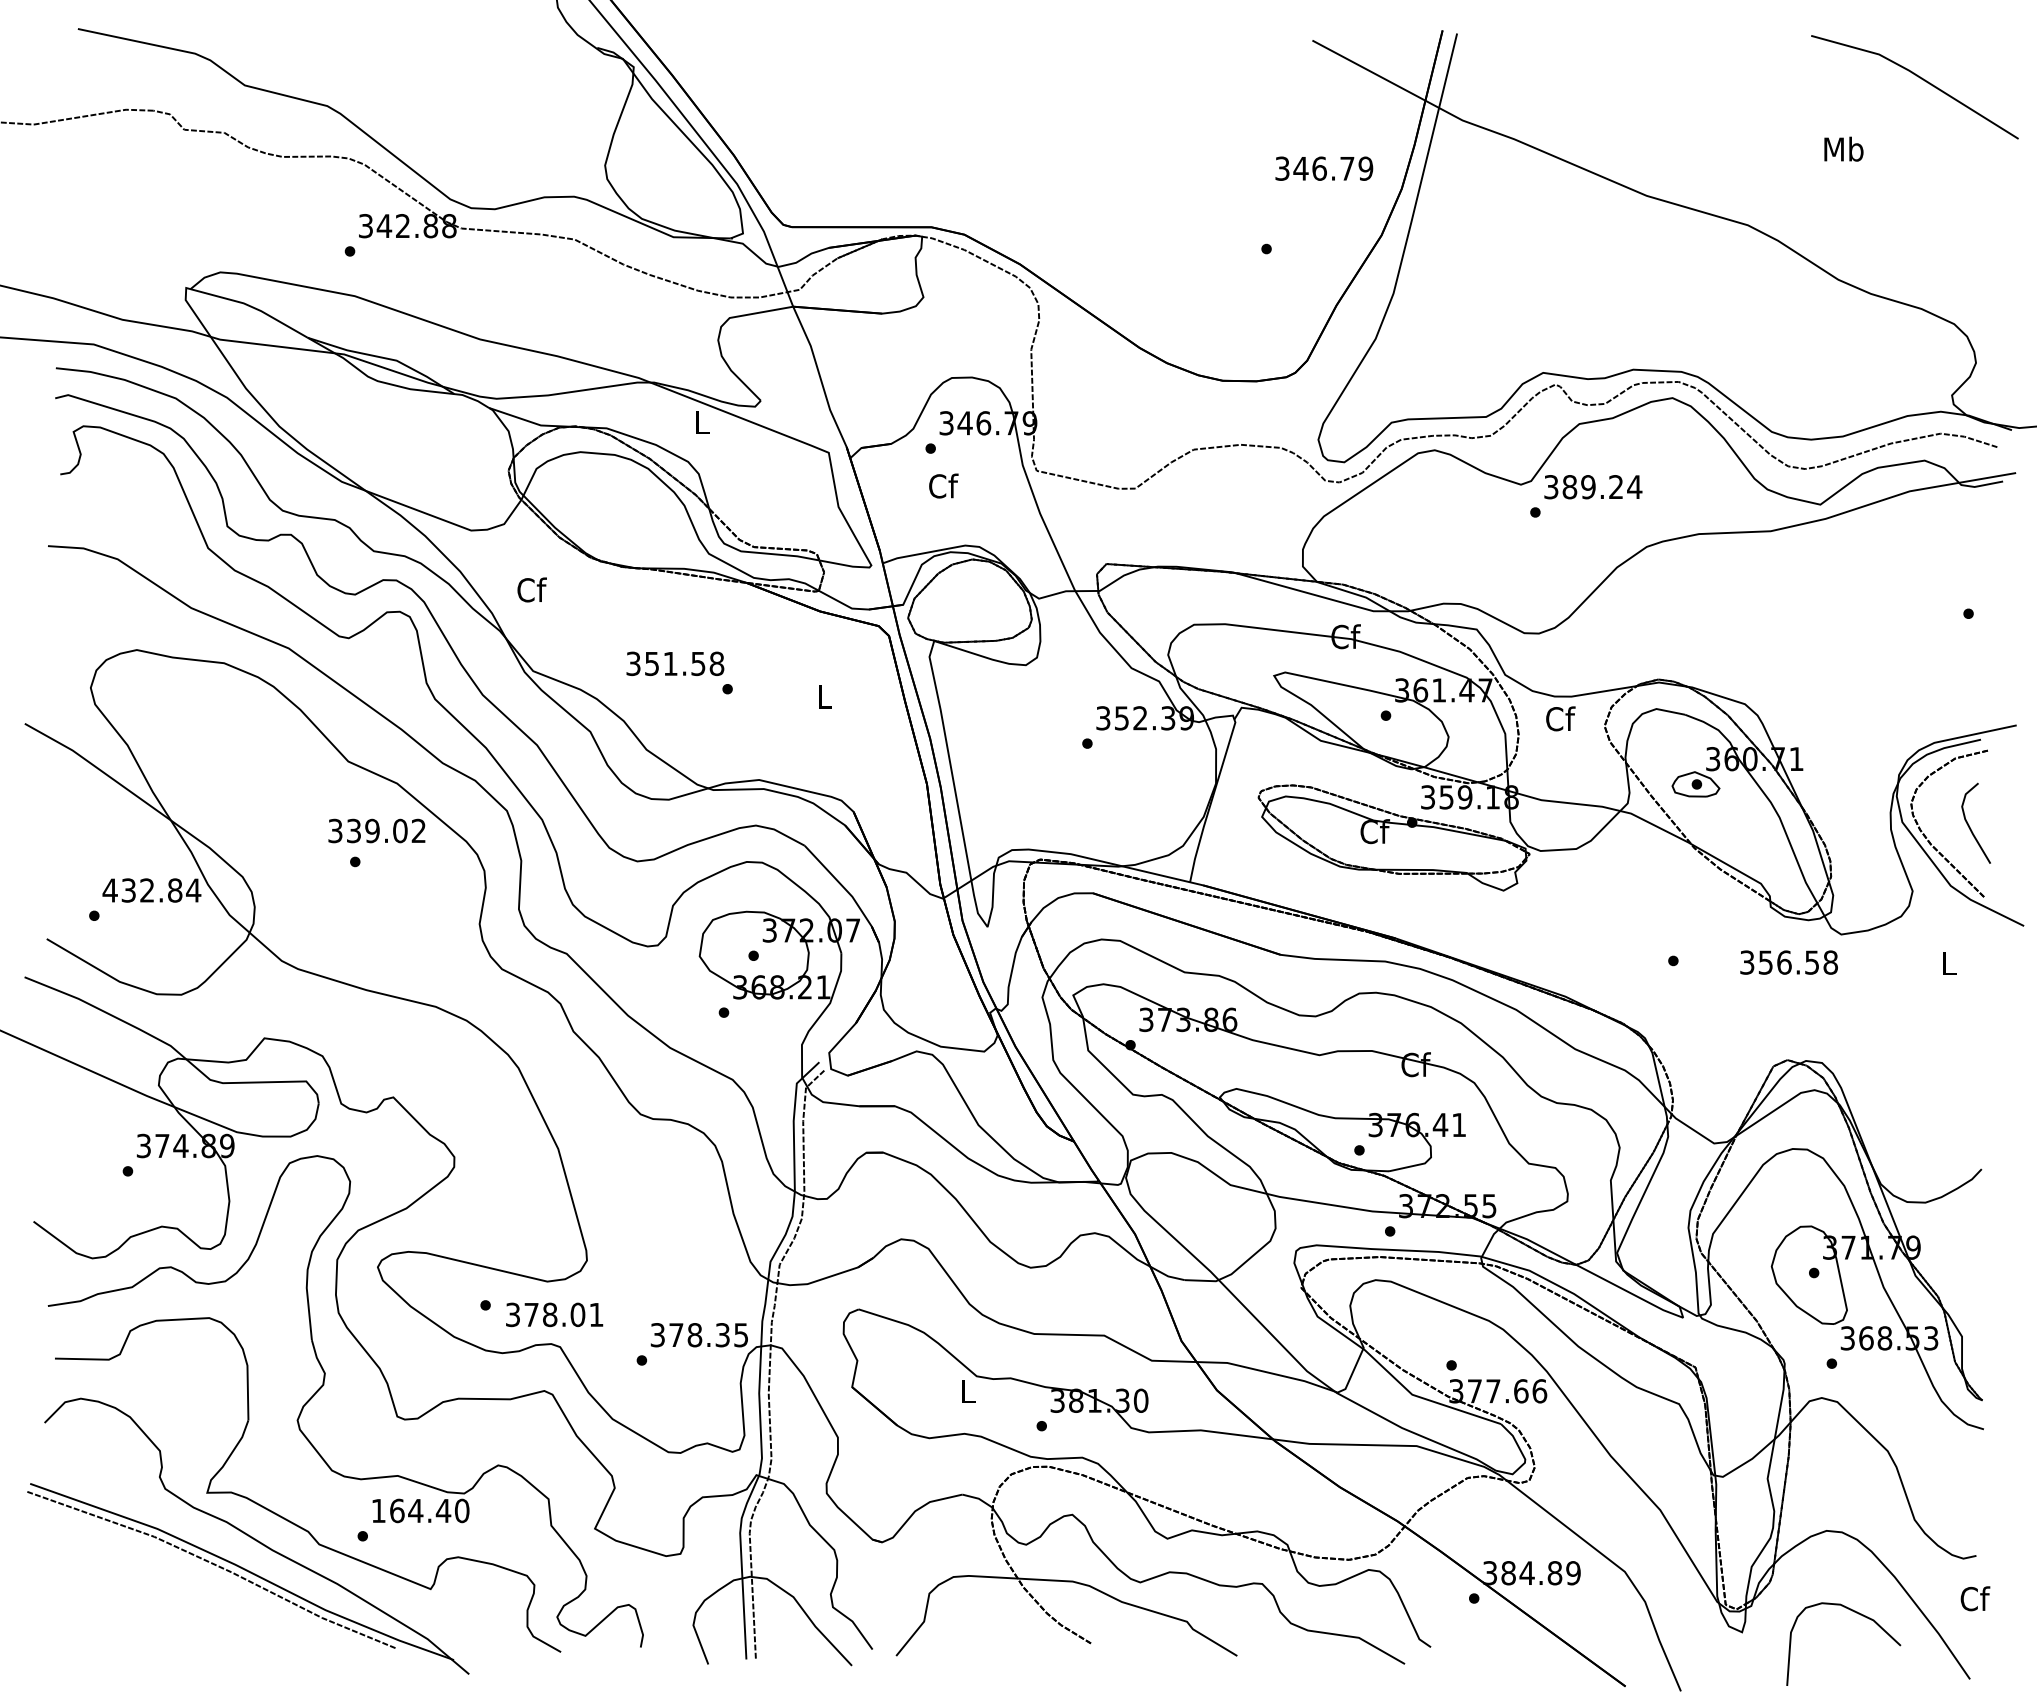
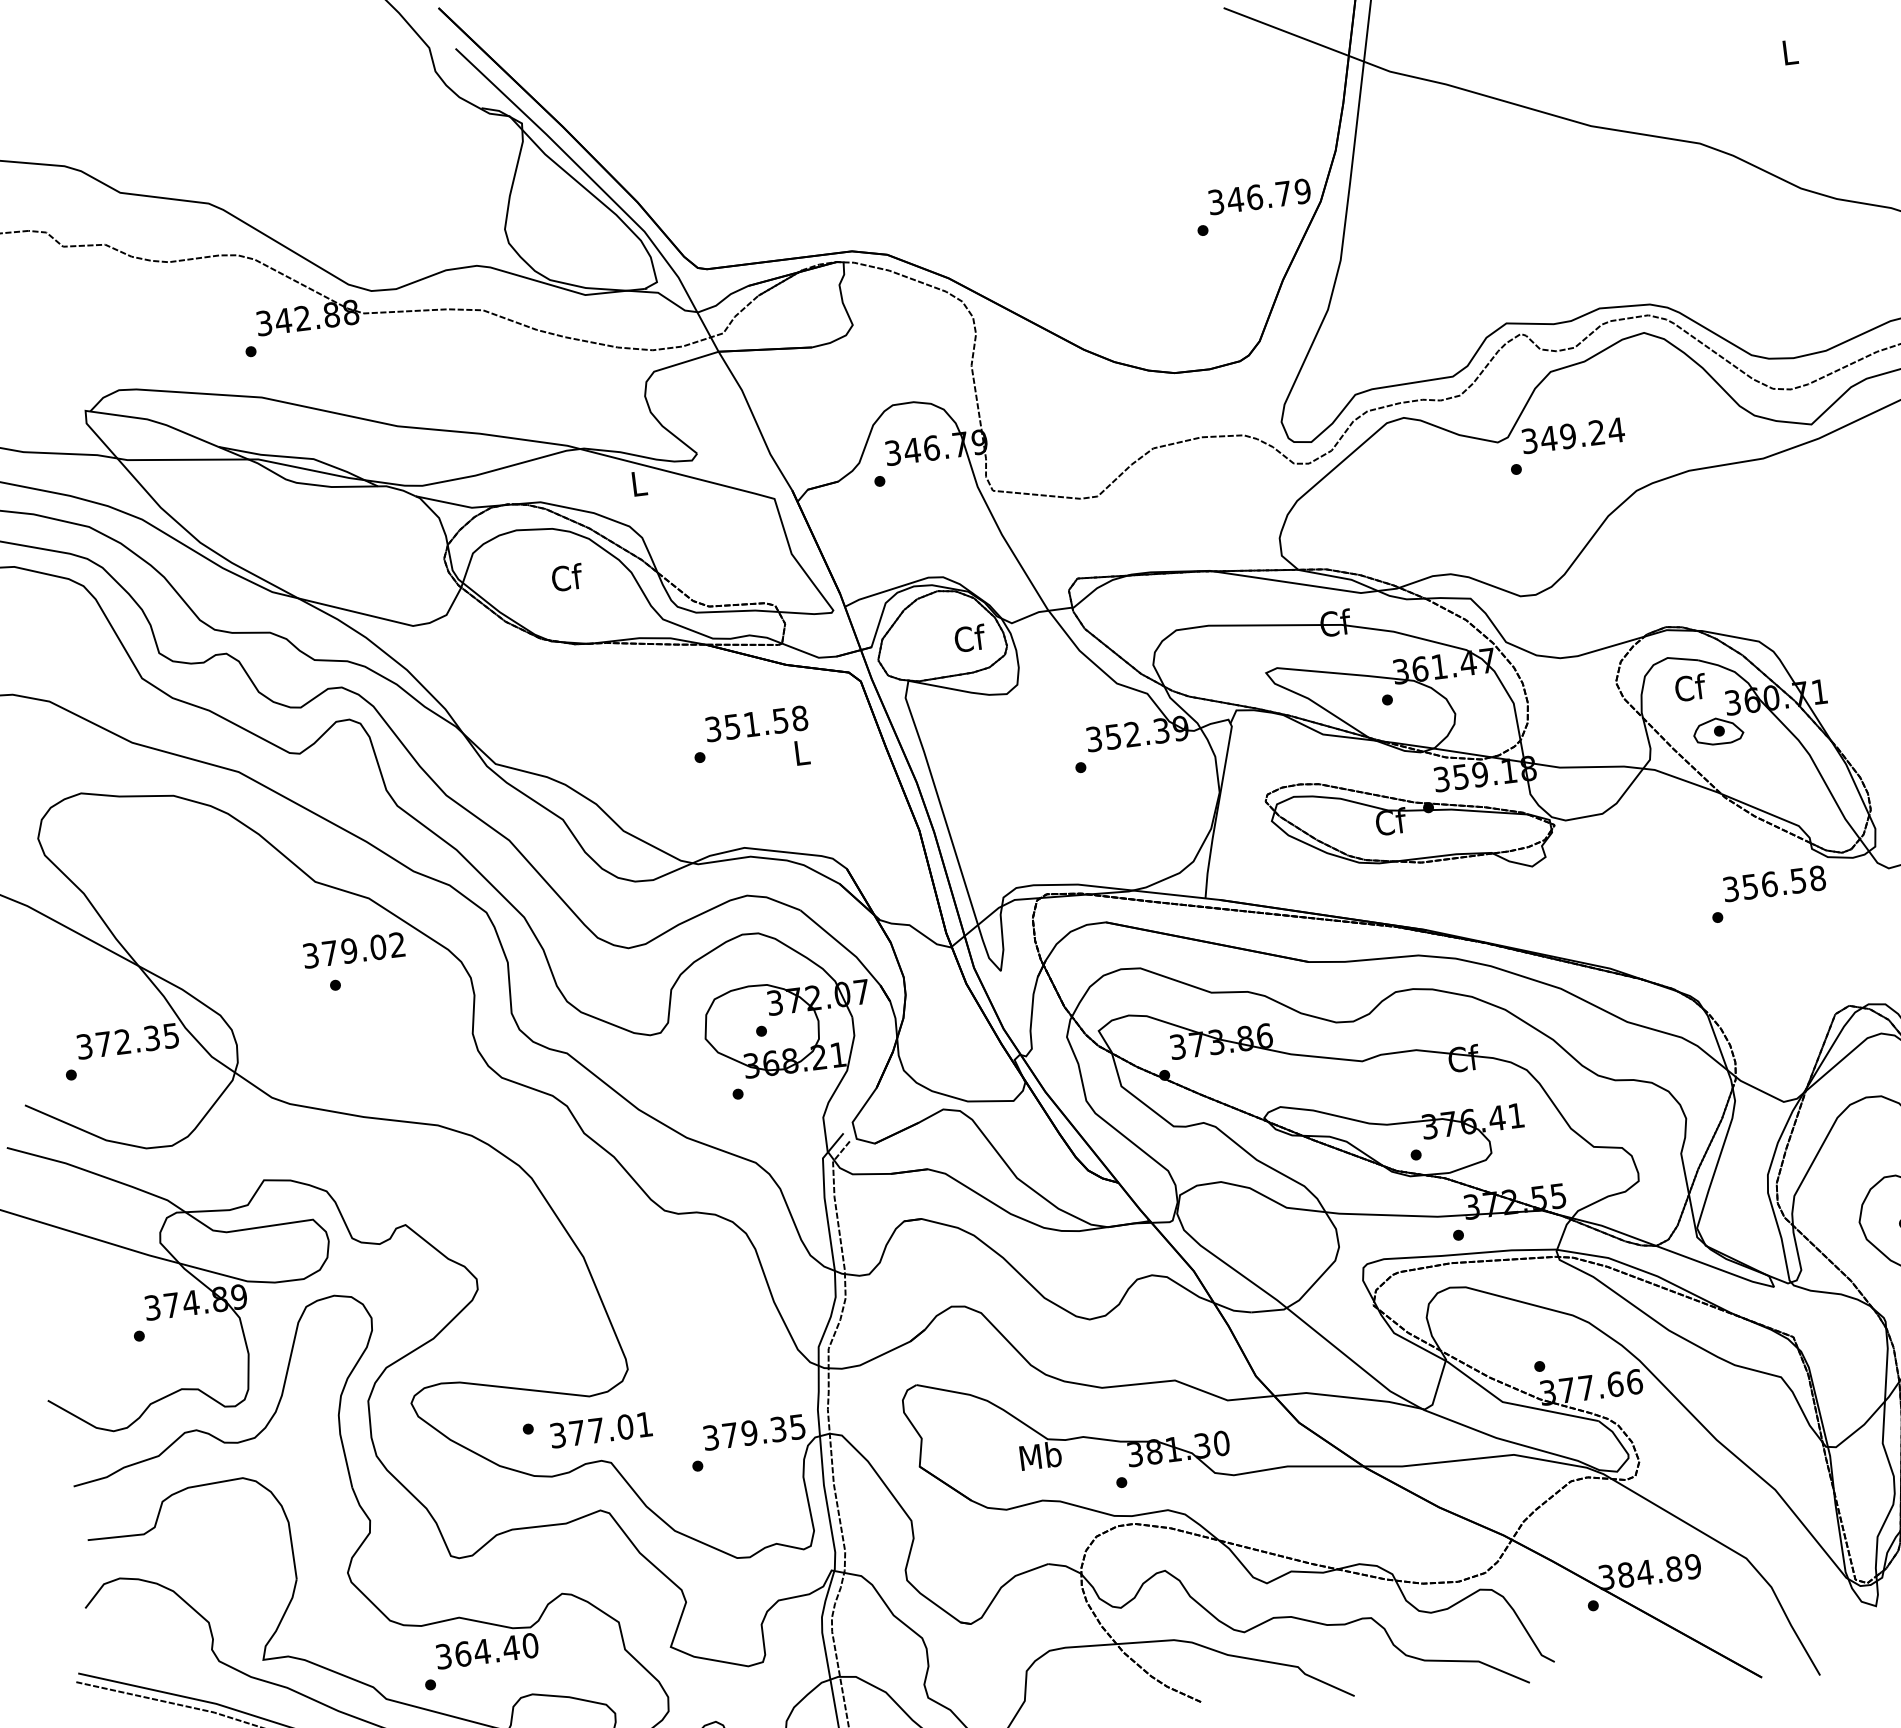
text: (1843, 148) -> (1789, 51), Mb -> L
text: (1324, 168) -> (1259, 196), moved
text: (943, 485) -> (969, 637), moved
text: (1569, 487) -> (1548, 439), 389.24 -> 349.24
text: (531, 589) -> (566, 577), moved
text: (675, 663) -> (756, 723), moved
text: (1560, 718) -> (1690, 687), moved
text: (353, 830) -> (329, 952), 339.02 -> 379.02
text: (151, 890) -> (127, 1041), 432.84 -> 372.35
text: (1788, 962) -> (1773, 883), moved
text: (550, 1314) -> (596, 1430), 378.01 -> 377.01
text: (694, 1335) -> (749, 1433), 378.35 -> 379.35
text: (967, 1390) -> (1039, 1455), L -> Mb
text: (378, 1510) -> (443, 1656), 164.40 -> 364.40

